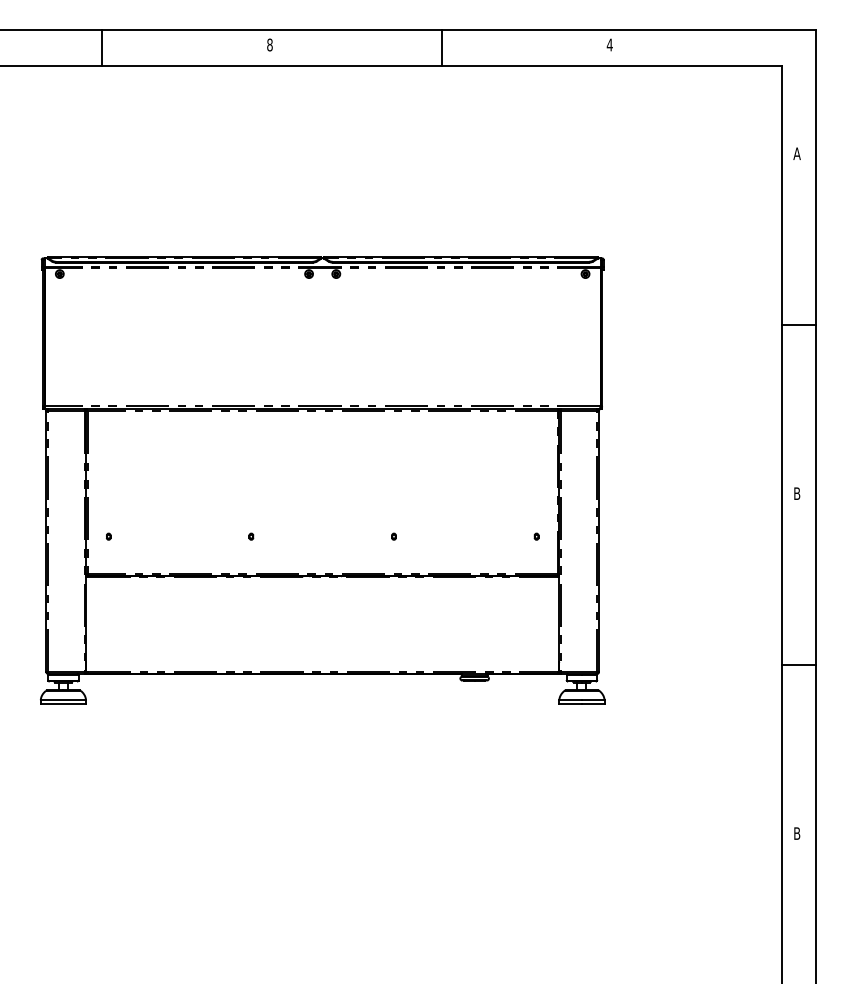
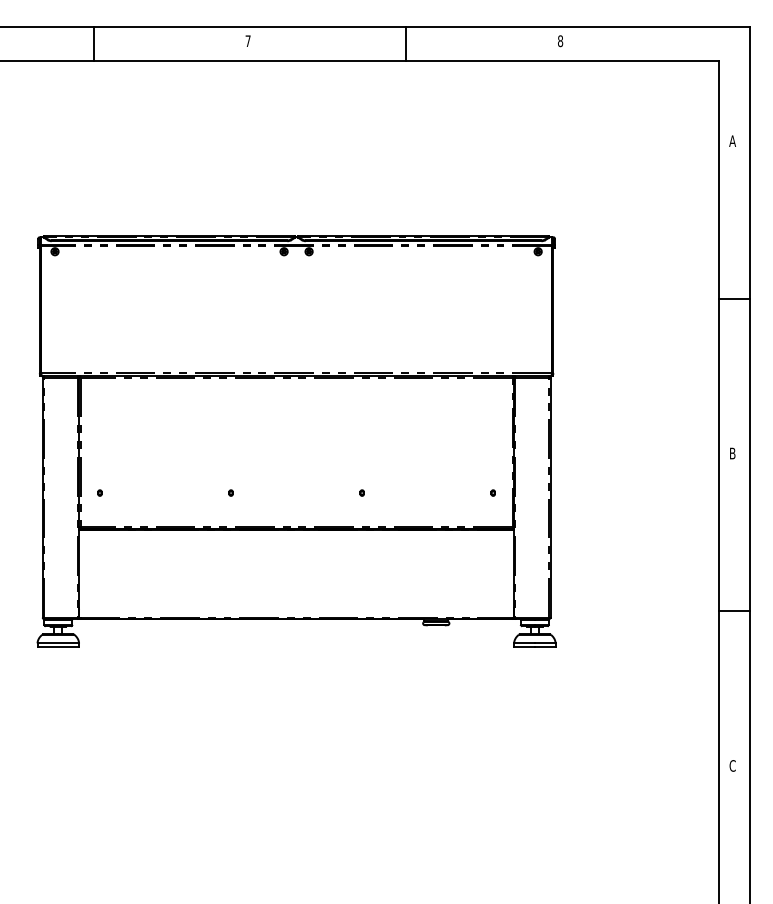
text: (269, 45) -> (247, 41), 8 -> 7
text: (609, 45) -> (560, 41), 4 -> 8
text: (796, 833) -> (732, 765), B -> C

